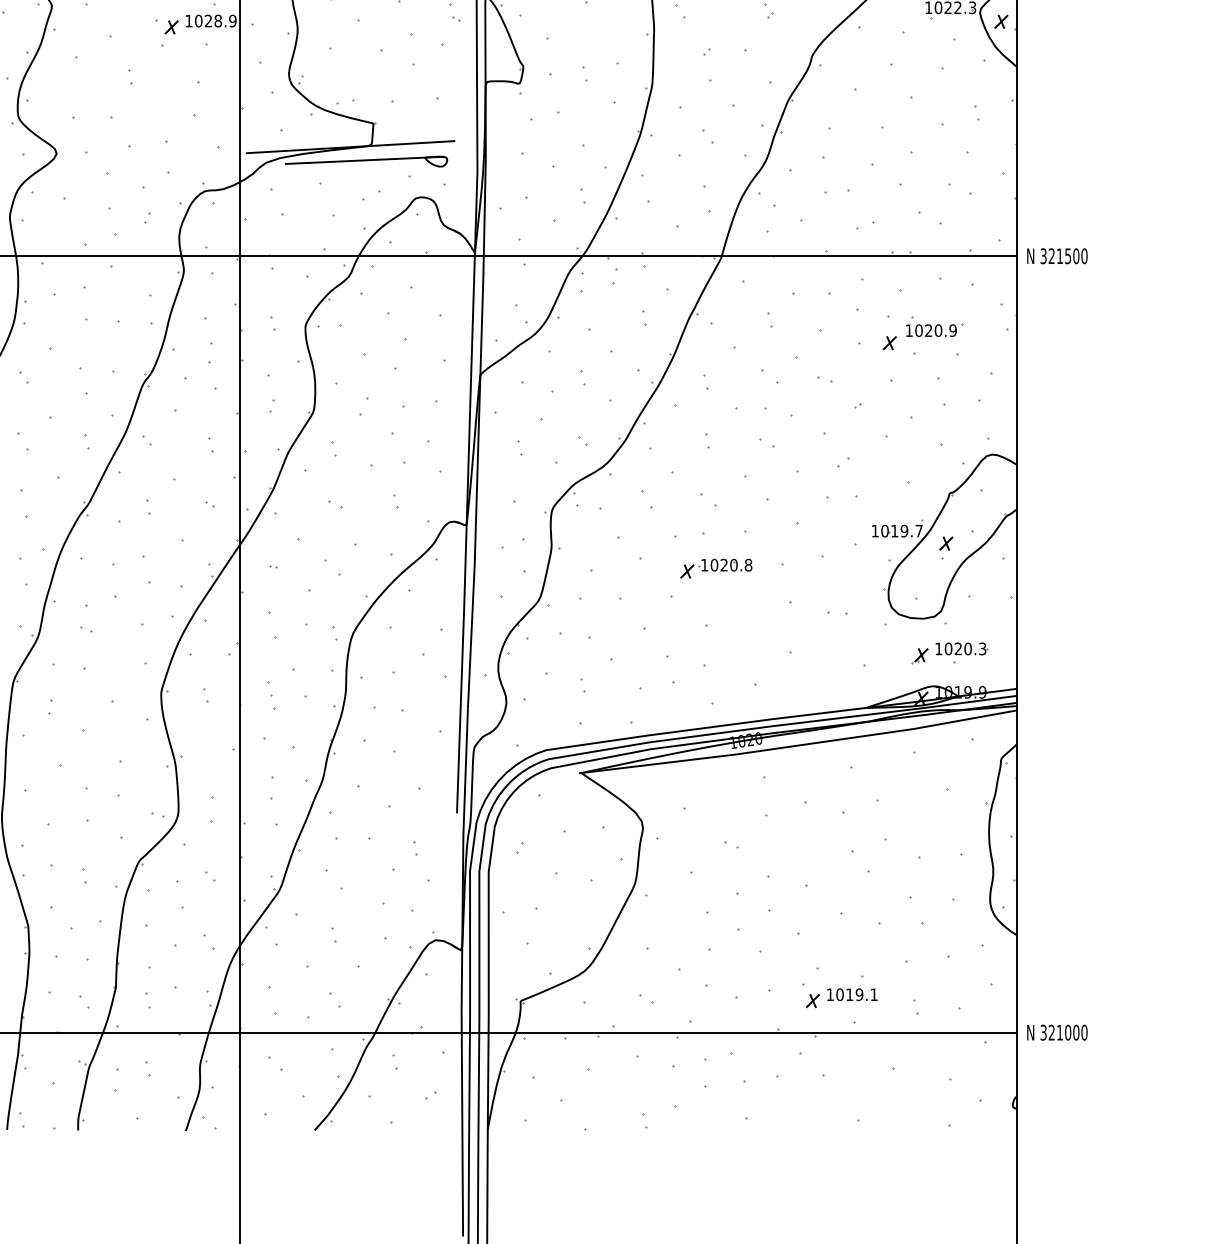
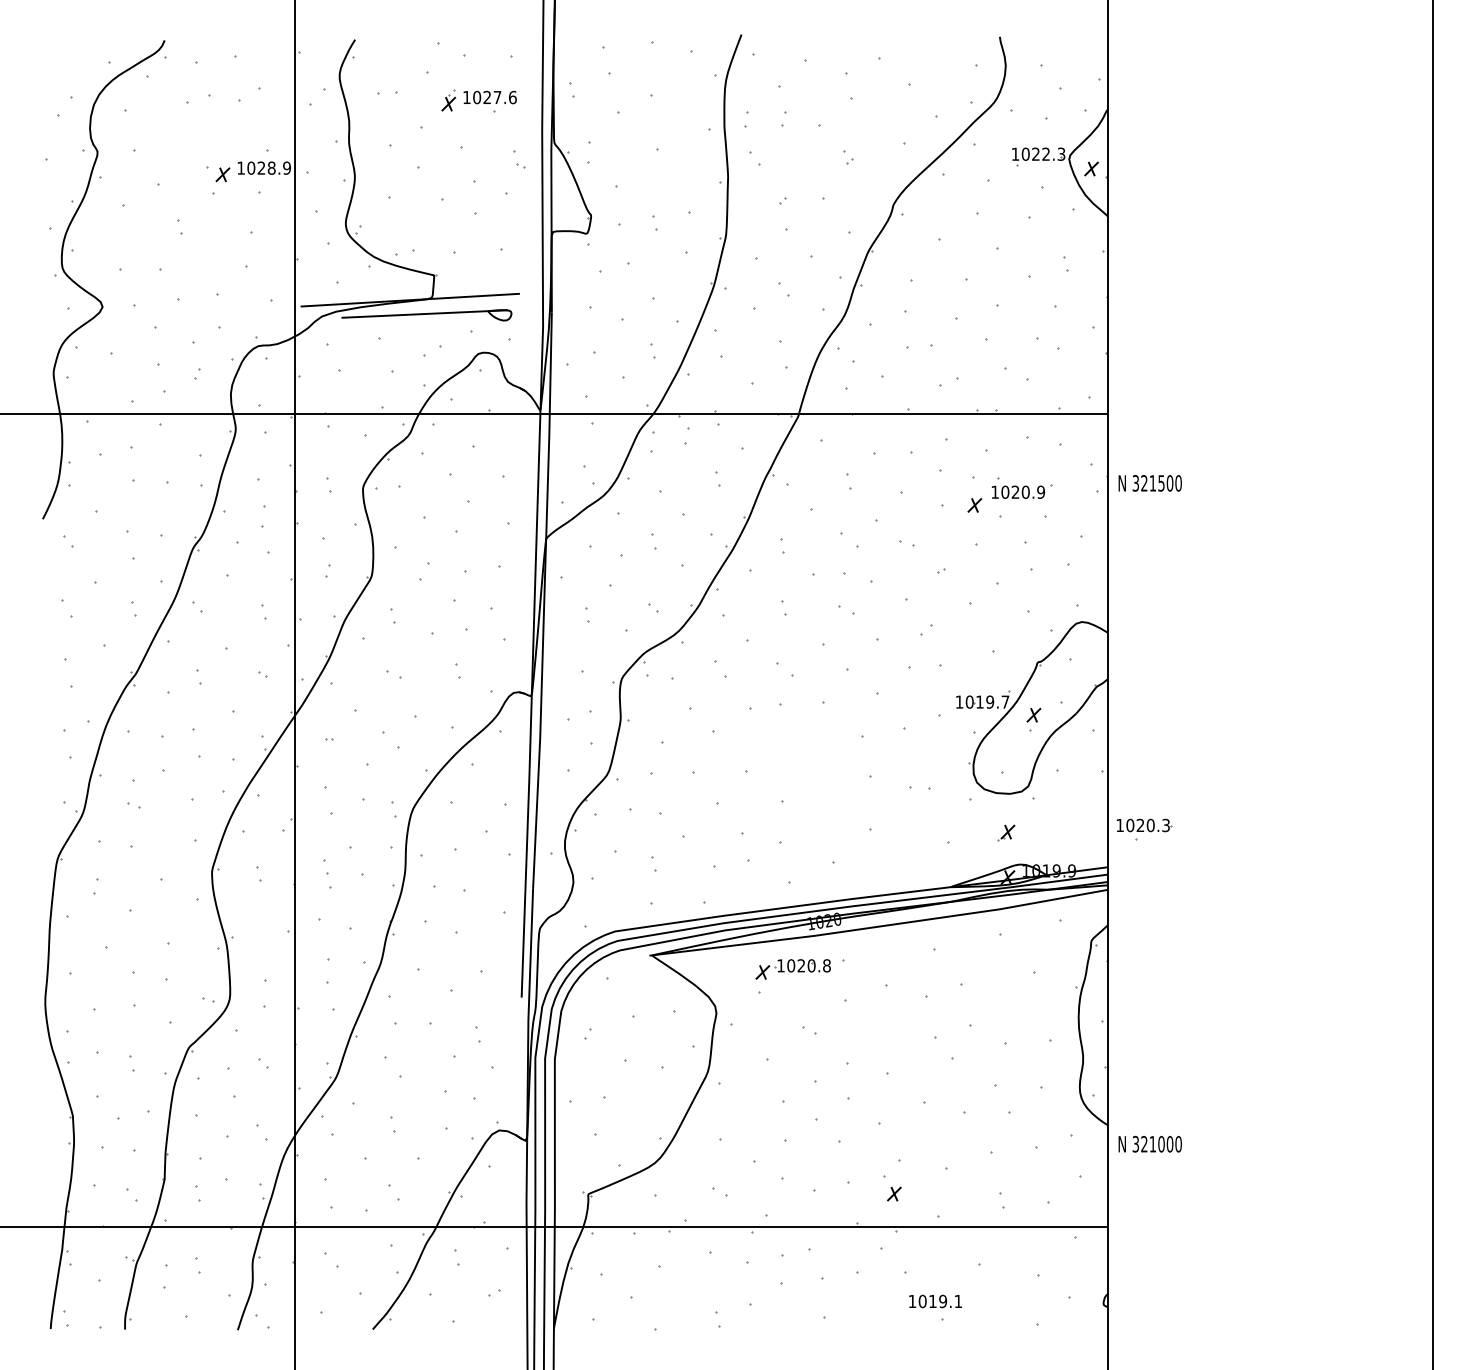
text: (1056, 256) -> (1149, 483), moved
part: (715, 568) -> (792, 969), moved
part: (962, 652) -> (1144, 829), moved
text: (852, 994) -> (935, 1301), moved
text: (1056, 1031) -> (1149, 1143), moved

